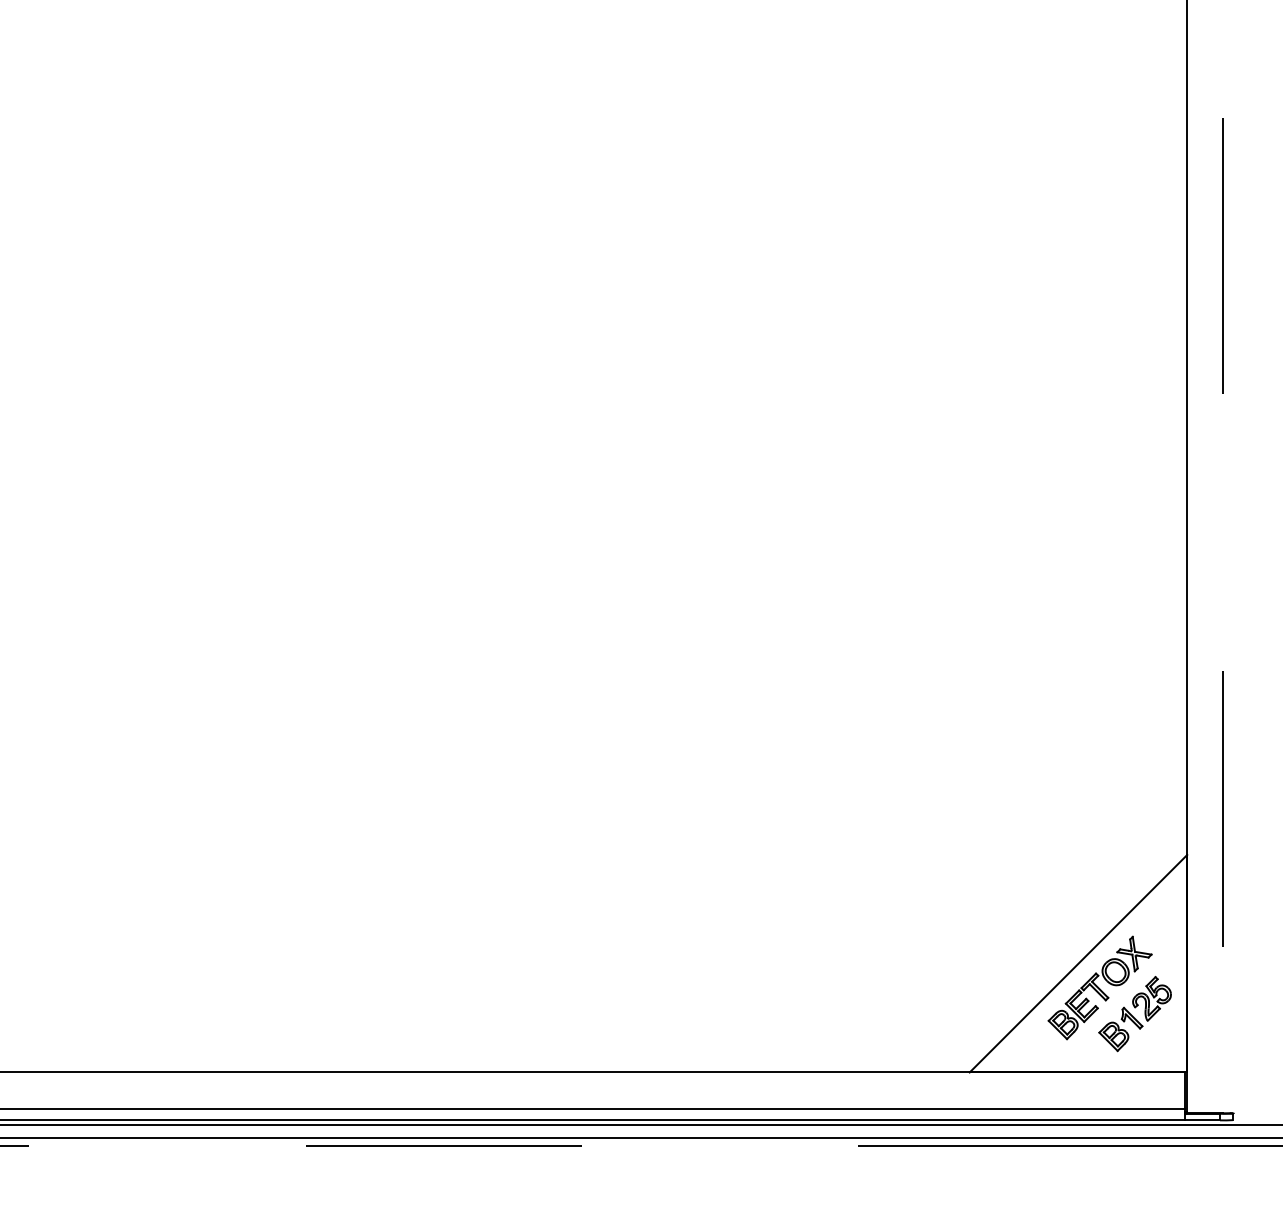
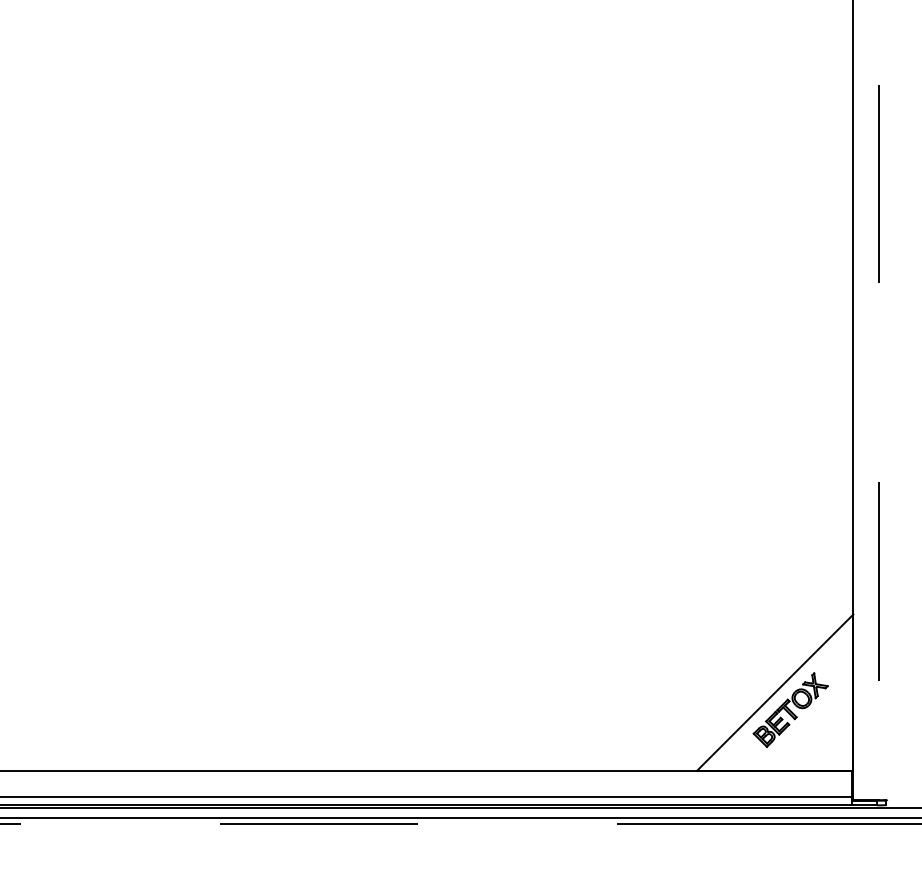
part: (1134, 1014) -> (815, 729), removed

